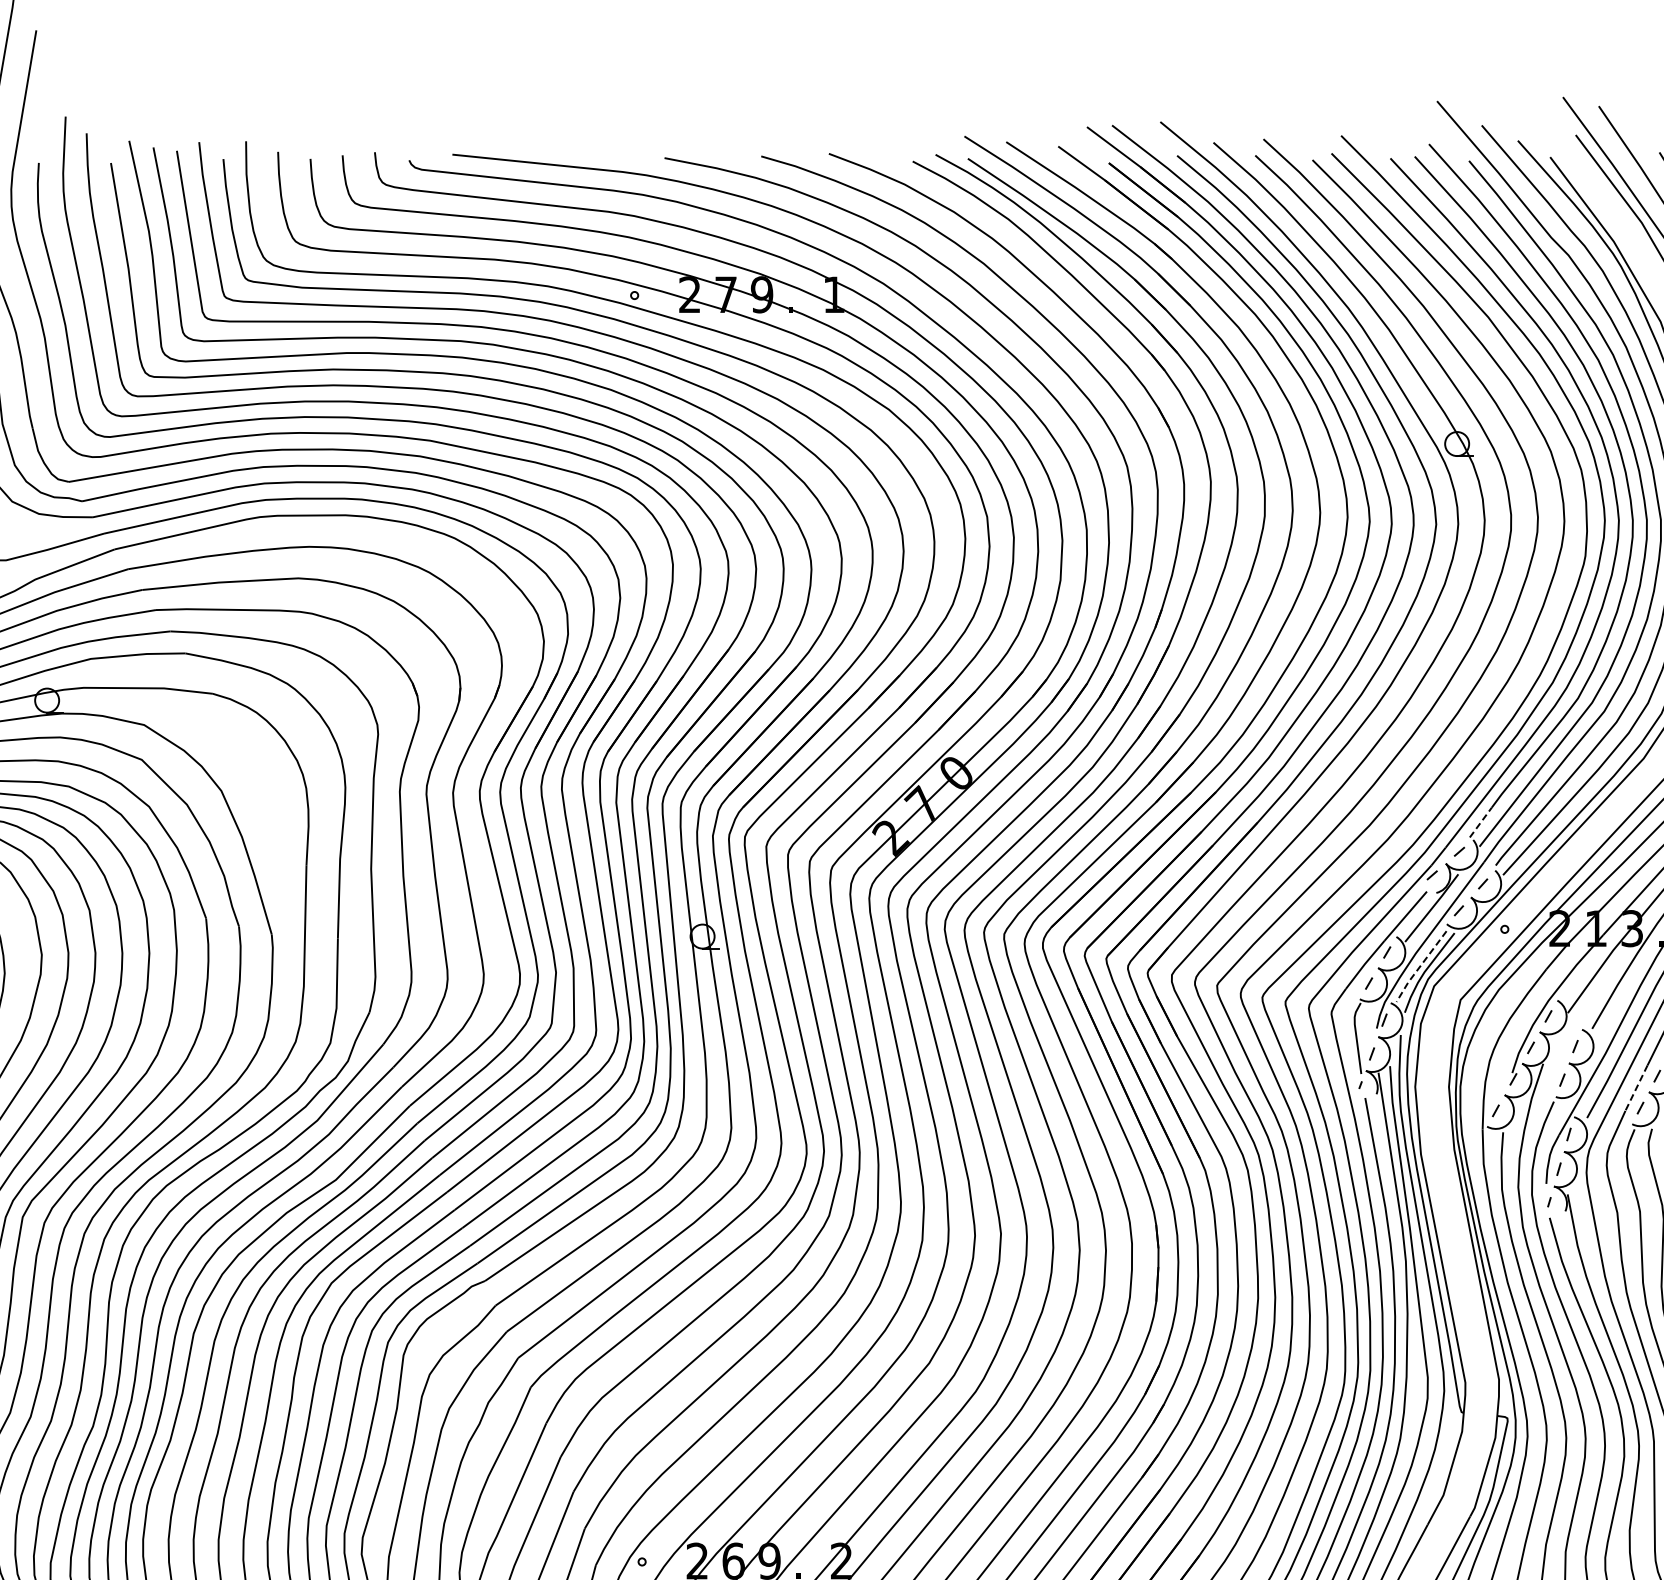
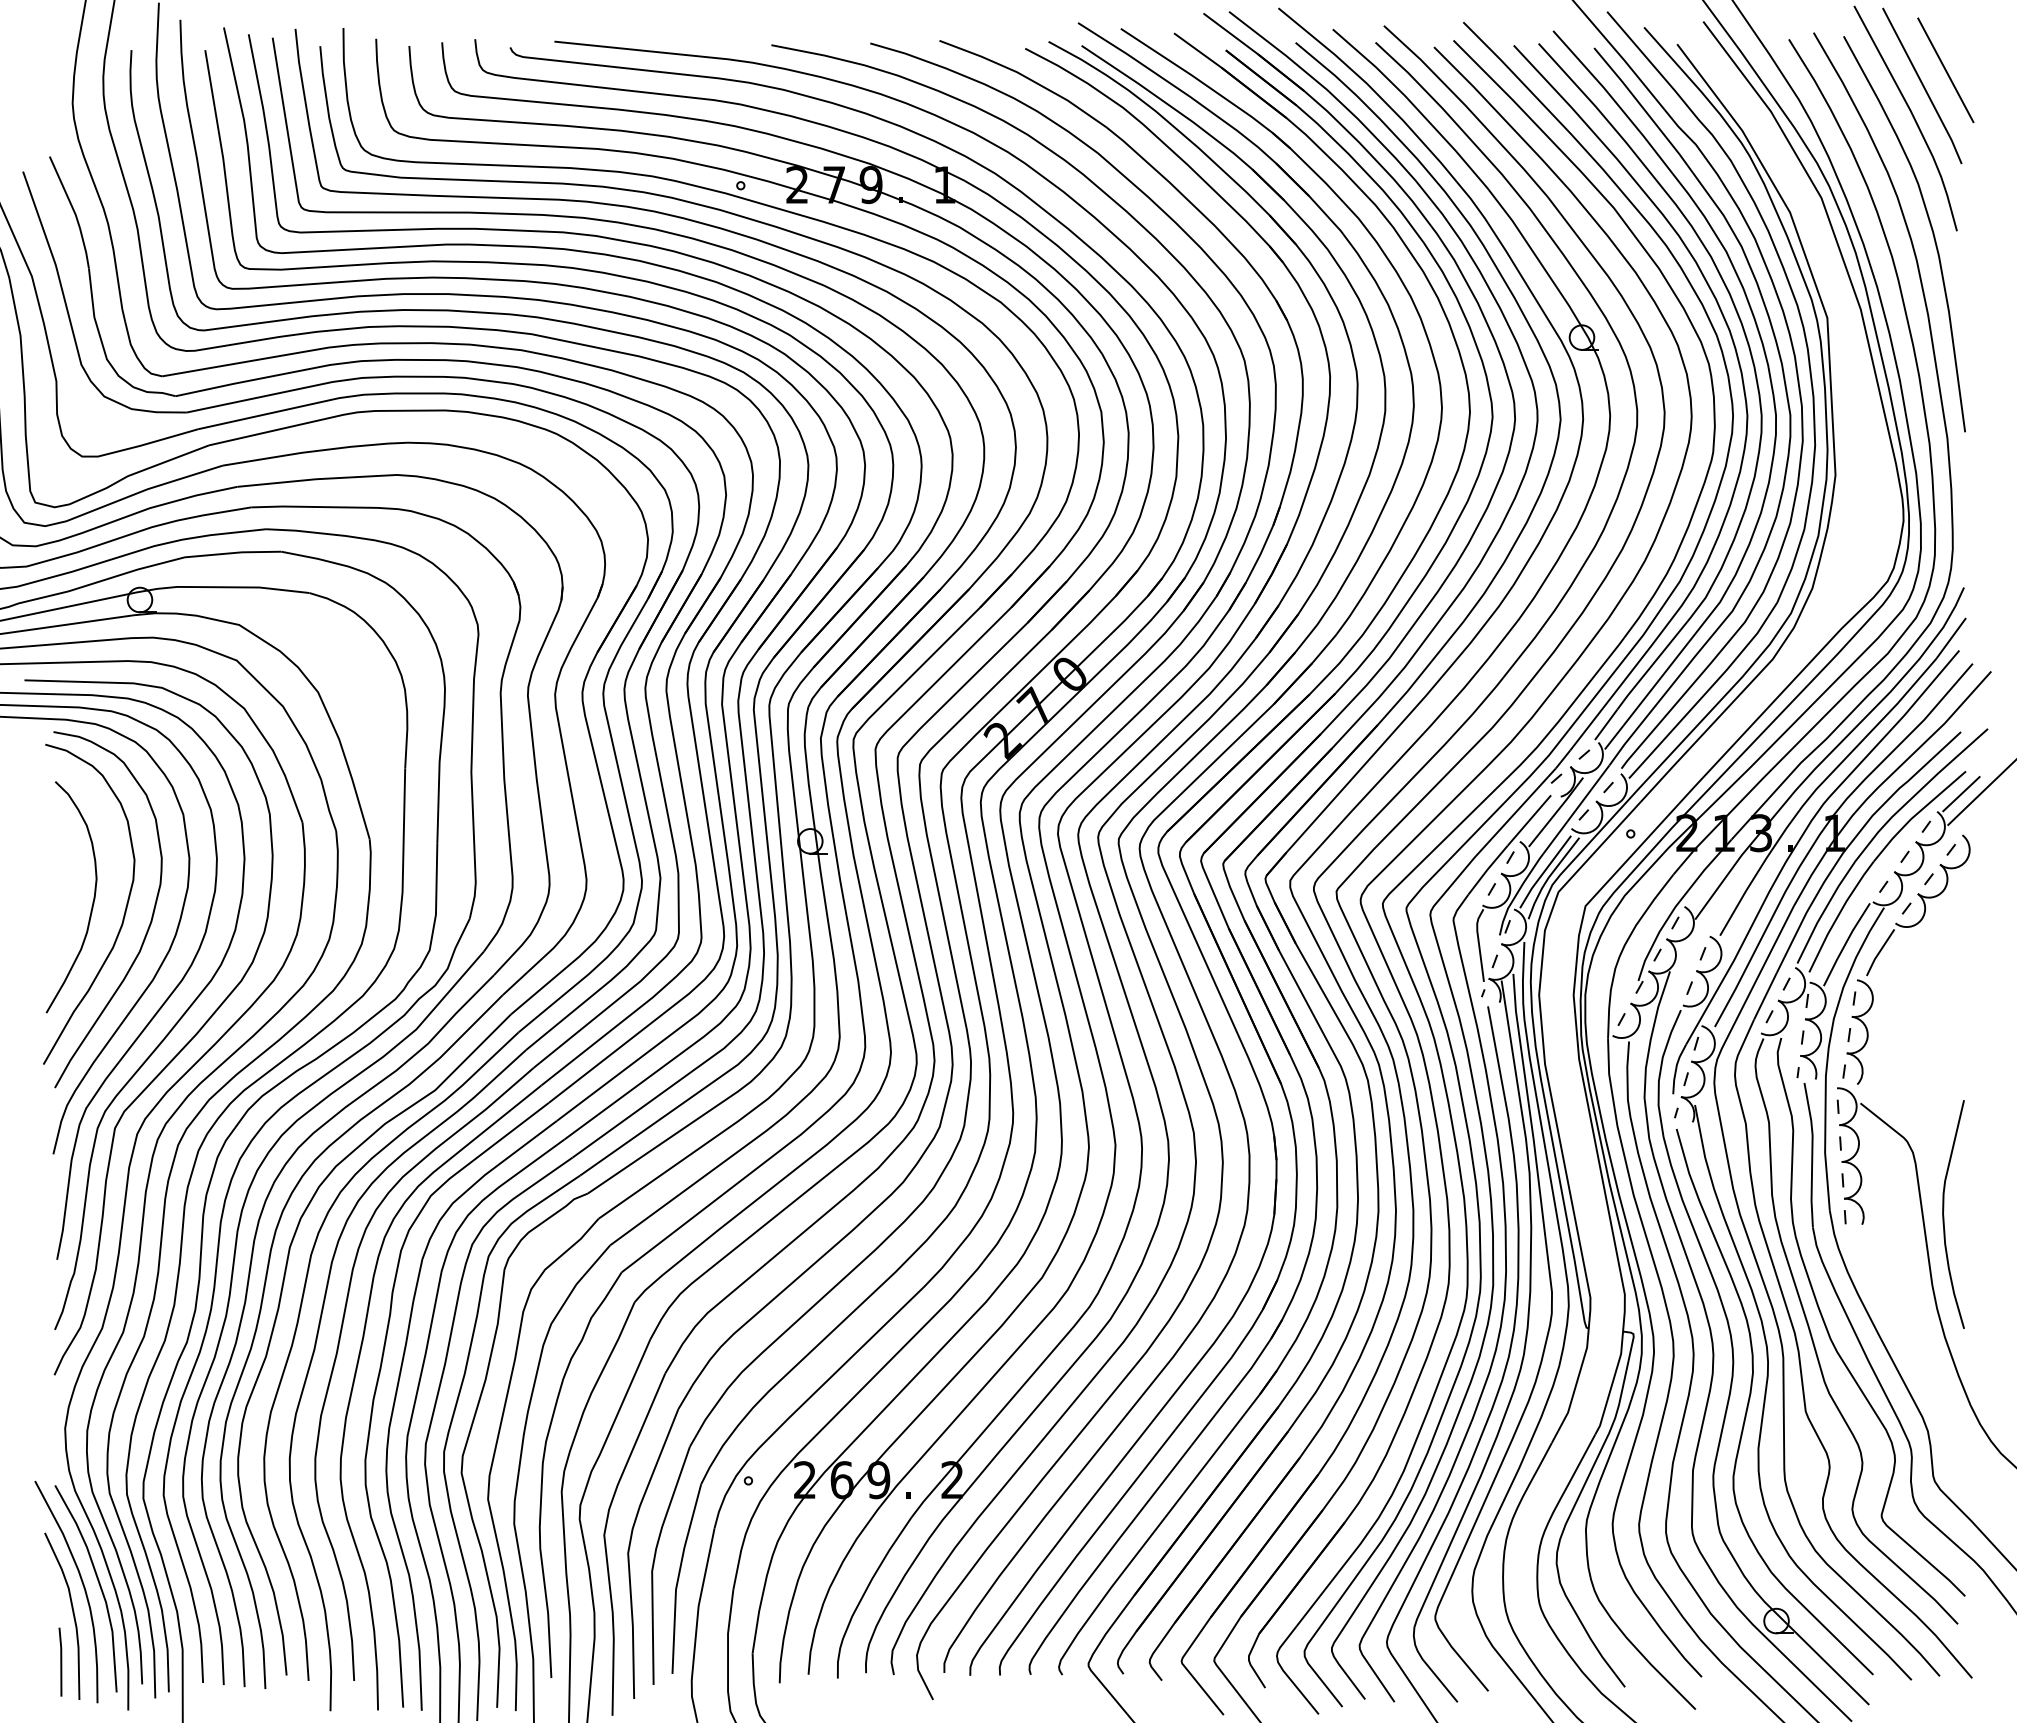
line: (1481, 822) -> (1606, 724), dashed -> solid
line: (1419, 967) -> (1543, 872), dashed -> solid
line: (1636, 1088) -> (1765, 996), dashed -> solid

